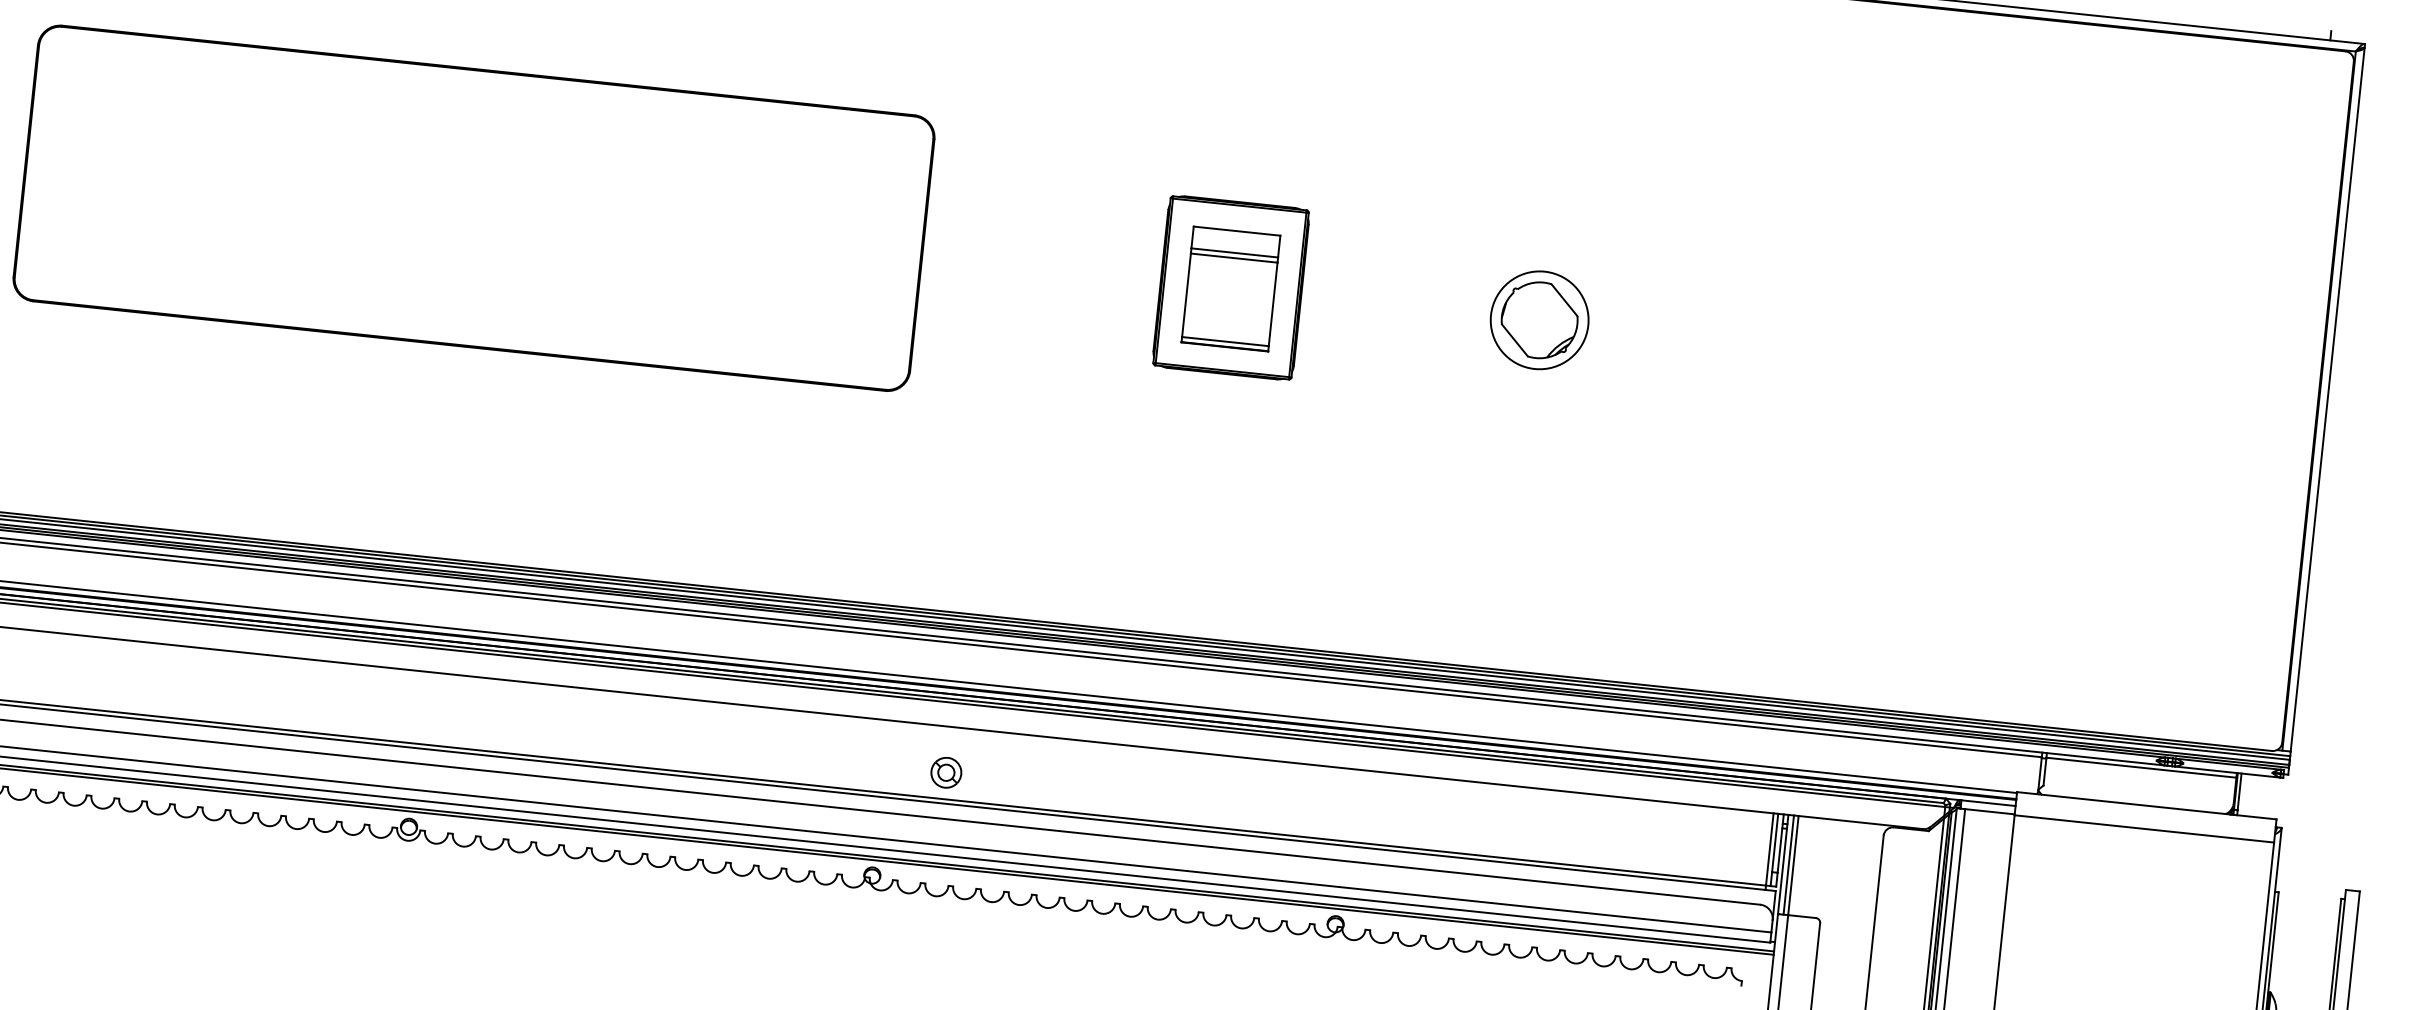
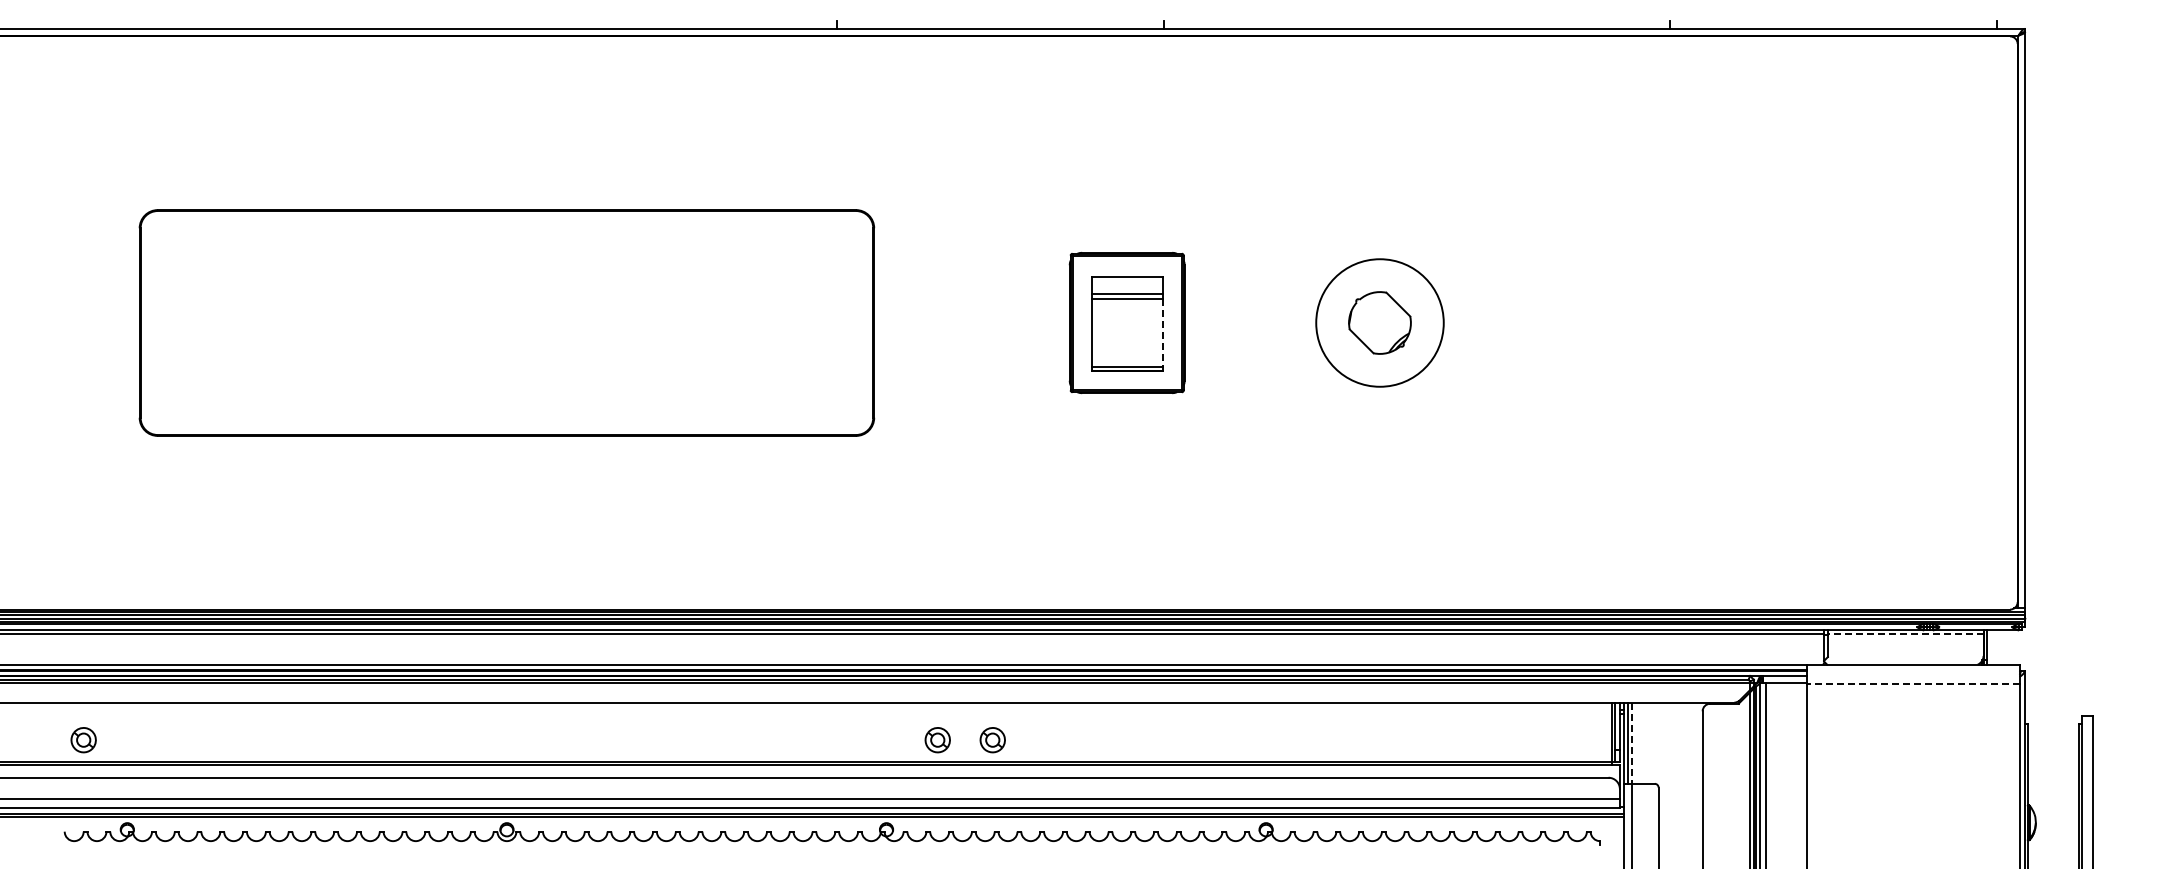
line: (1272, 305) -> (1162, 333), solid -> dashed
circle: (1539, 319) -> (1379, 322), size x1.6
line: (2141, 767) -> (1905, 634), solid -> dashed
part: (1013, 780) -> (992, 740), added
line: (2143, 828) -> (1912, 683), solid -> dashed
line: (1793, 865) -> (1632, 743), solid -> dashed

